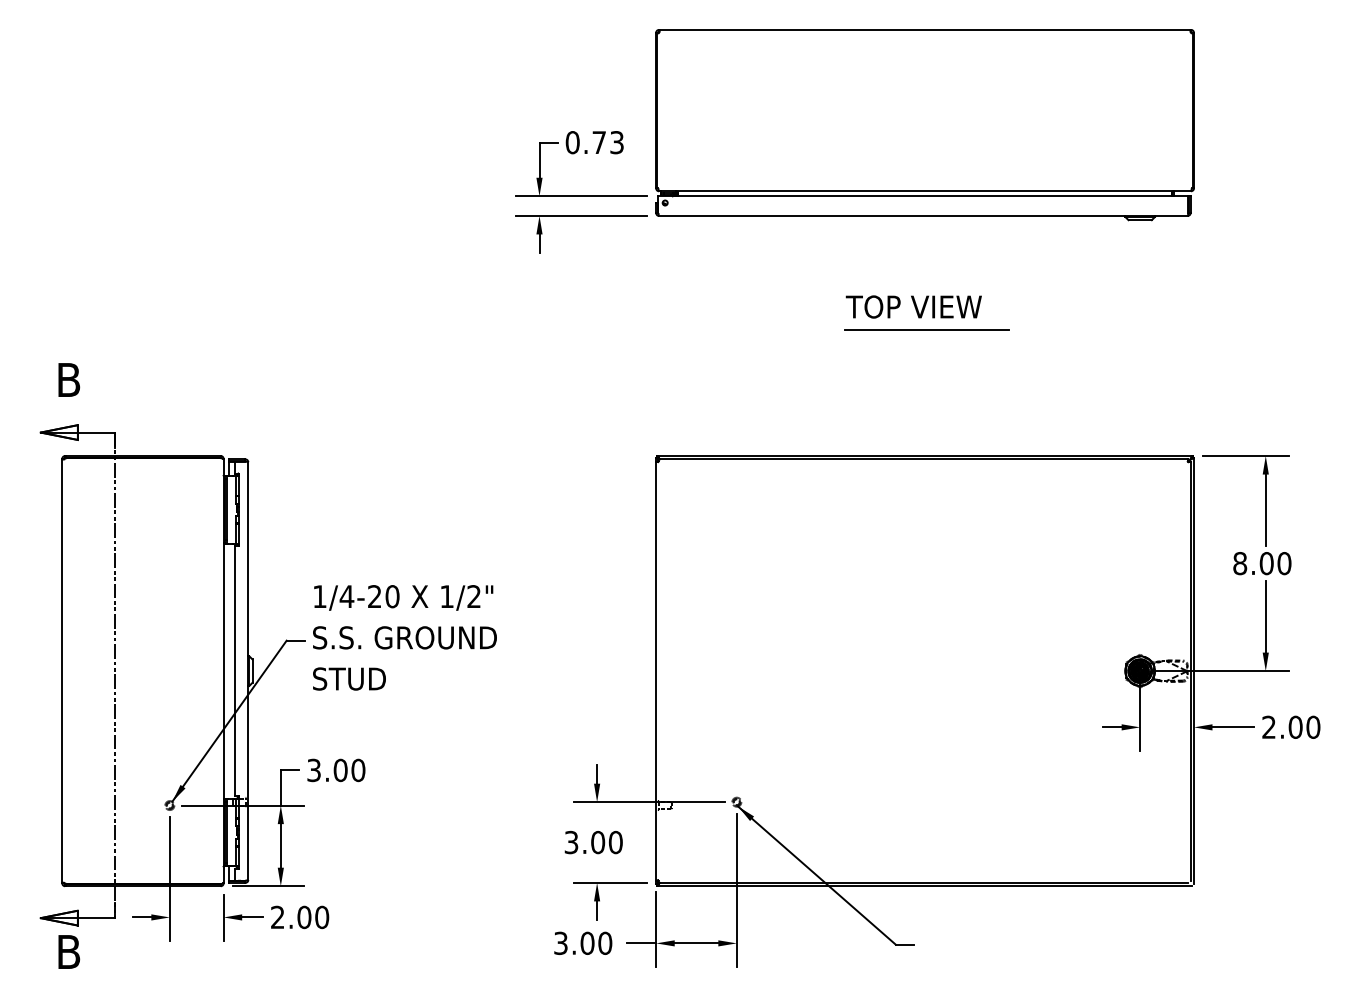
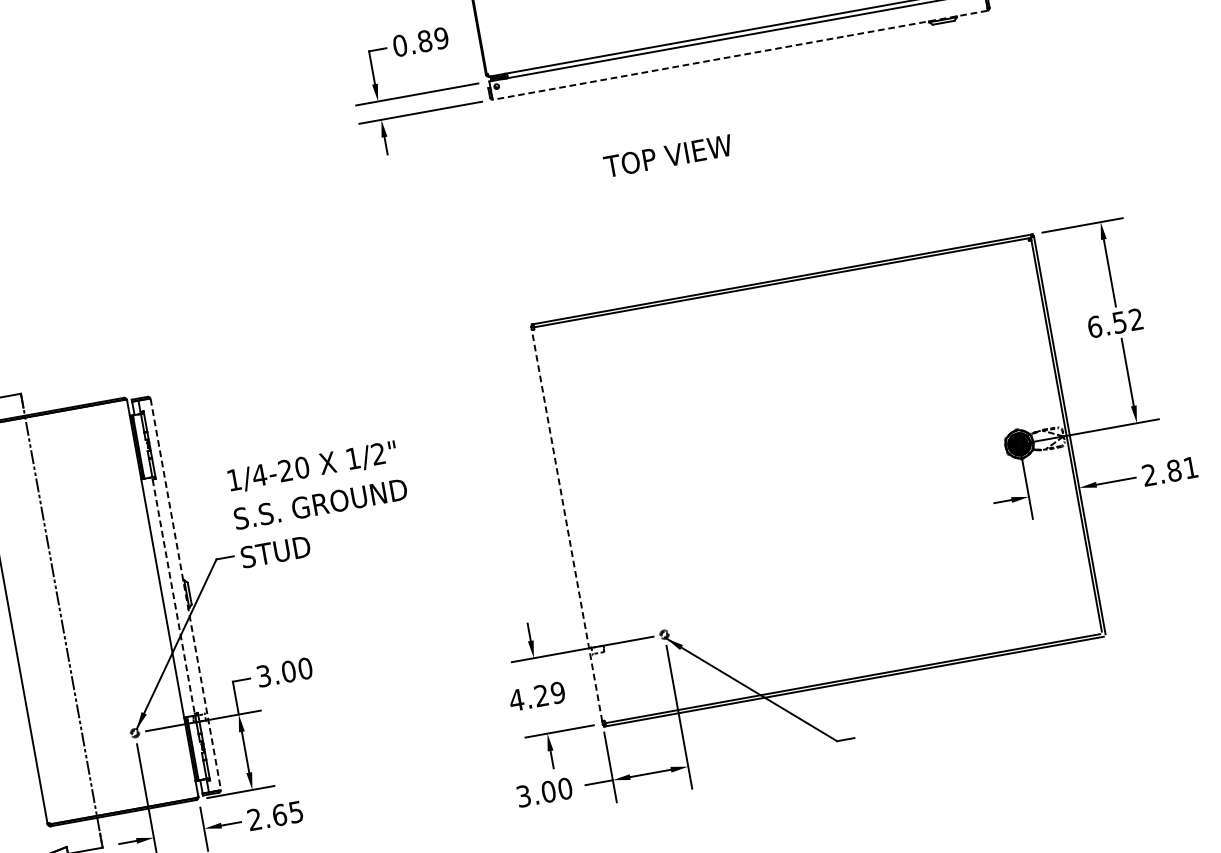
text: (607, 142) -> (432, 39), 0.73 -> 0.89
line: (922, 215) -> (739, 55), solid -> dashed
text: (913, 306) -> (667, 155), moved
line: (926, 329) -> (762, 160), removed
text: (1262, 563) -> (1115, 323), 8.00 -> 6.52
text: (404, 637) -> (320, 503), moved
line: (656, 670) -> (567, 525), solid -> dashed
line: (235, 671) -> (173, 596), solid -> dashed
line: (248, 671) -> (186, 594), solid -> dashed
text: (1304, 726) -> (1182, 468), 2.00 -> 2.81
text: (593, 842) -> (537, 696), 3.00 -> 4.29
text: (313, 917) -> (288, 813), 2.00 -> 2.65

